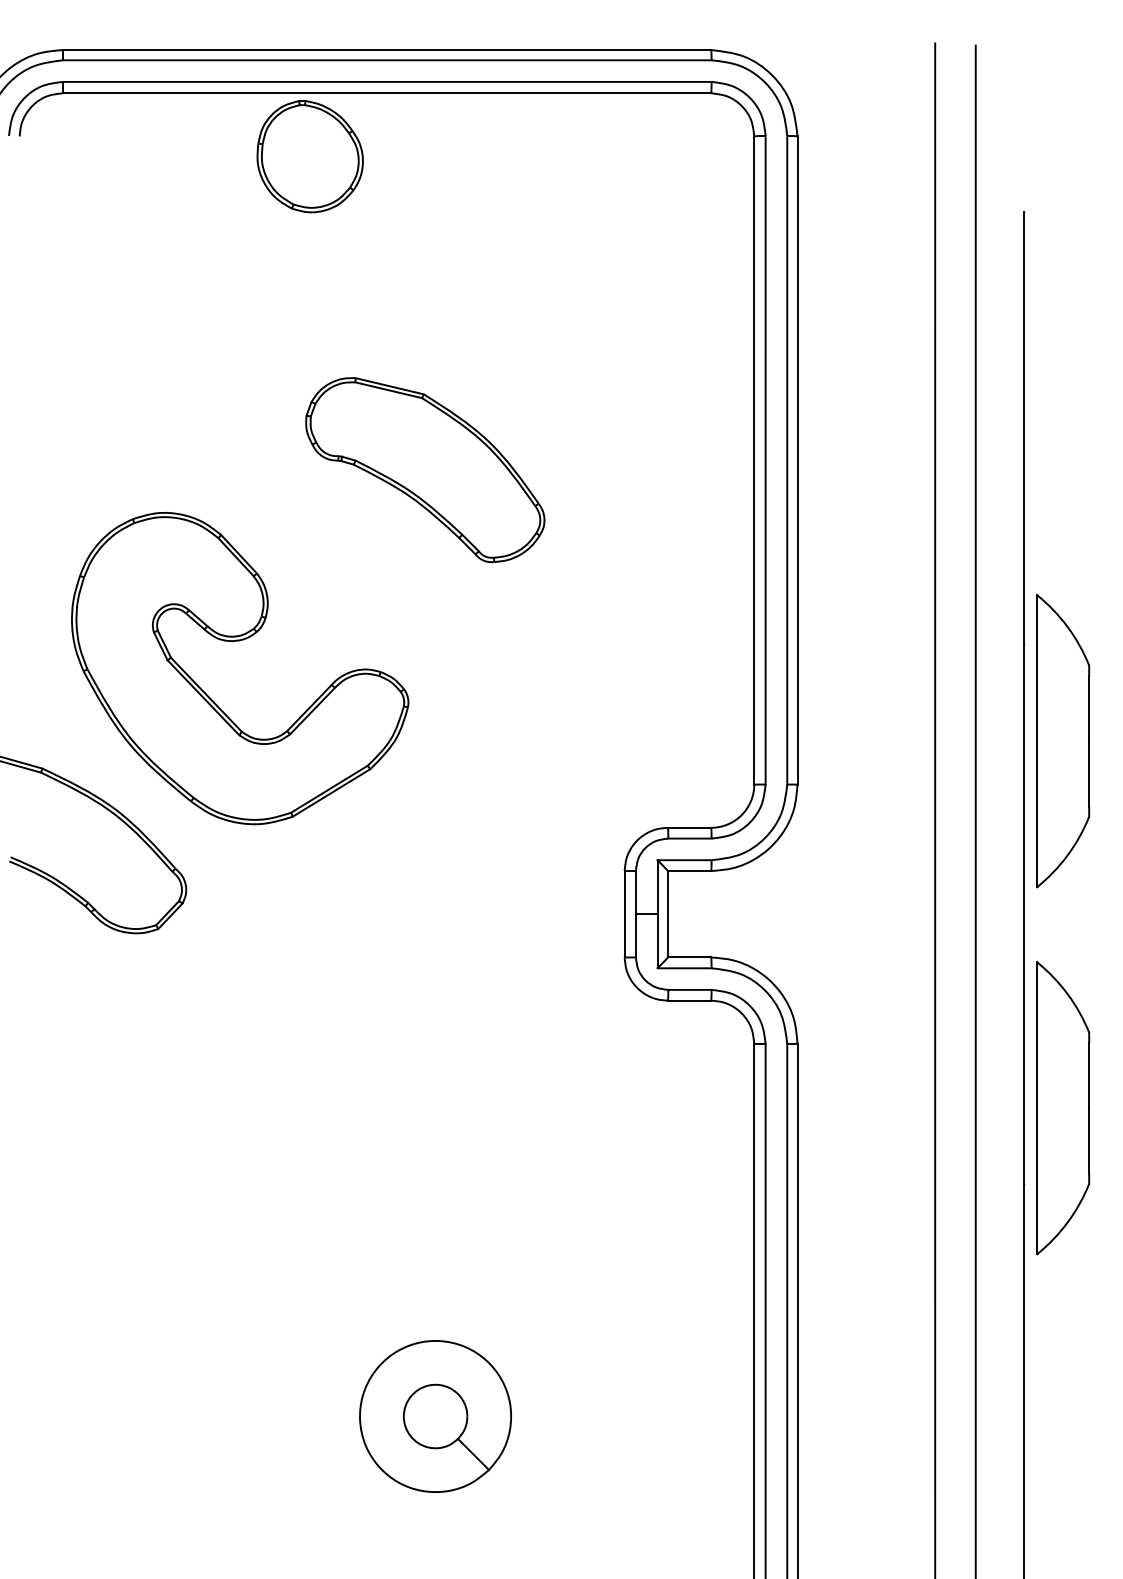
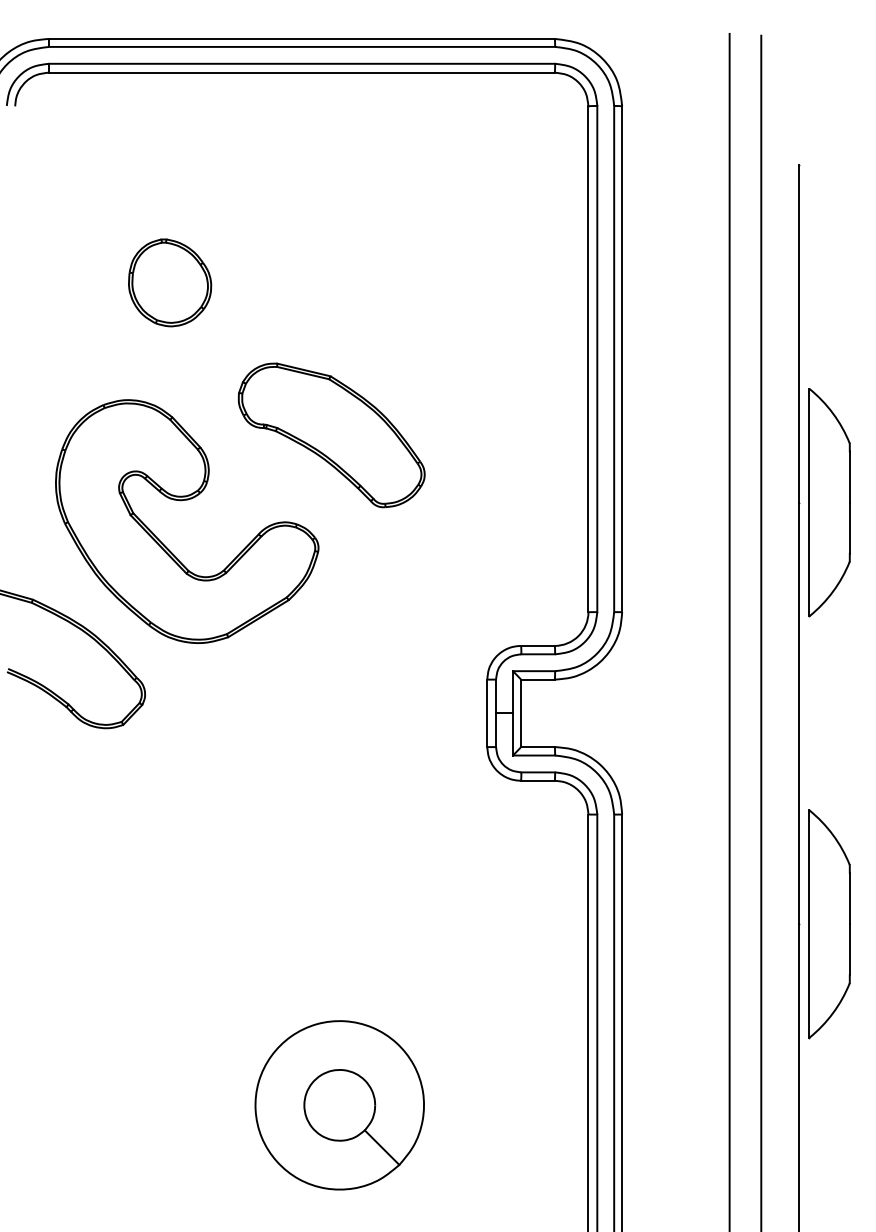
part: (309, 156) -> (169, 282), moved
part: (425, 470) -> (331, 435), moved
part: (1063, 741) -> (829, 502), moved
part: (1063, 1108) -> (829, 924), moved
part: (435, 1416) -> (339, 1105), size x1.43

